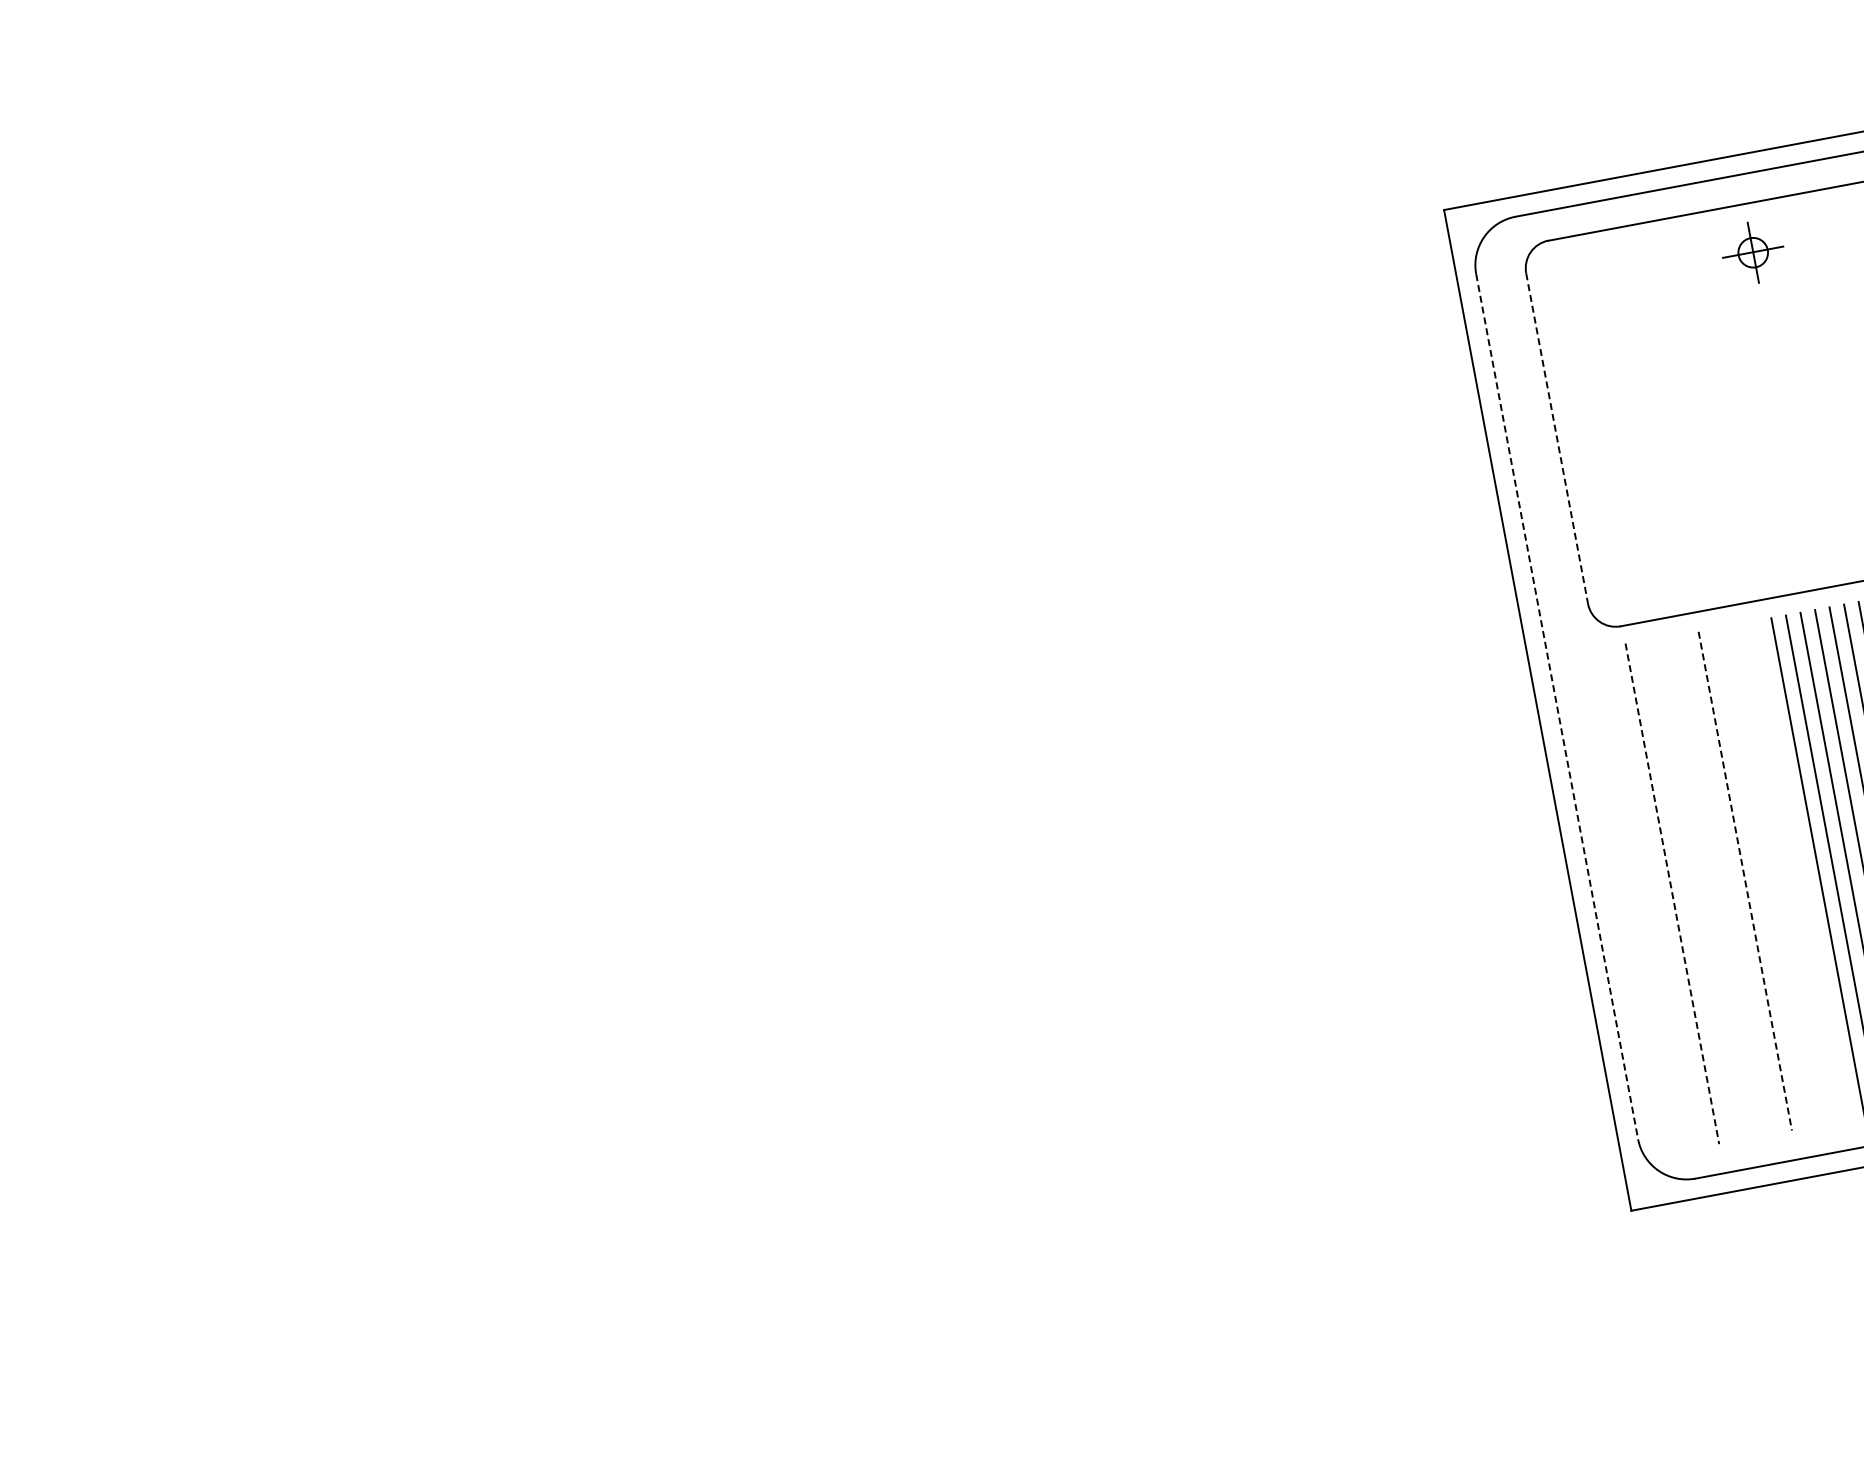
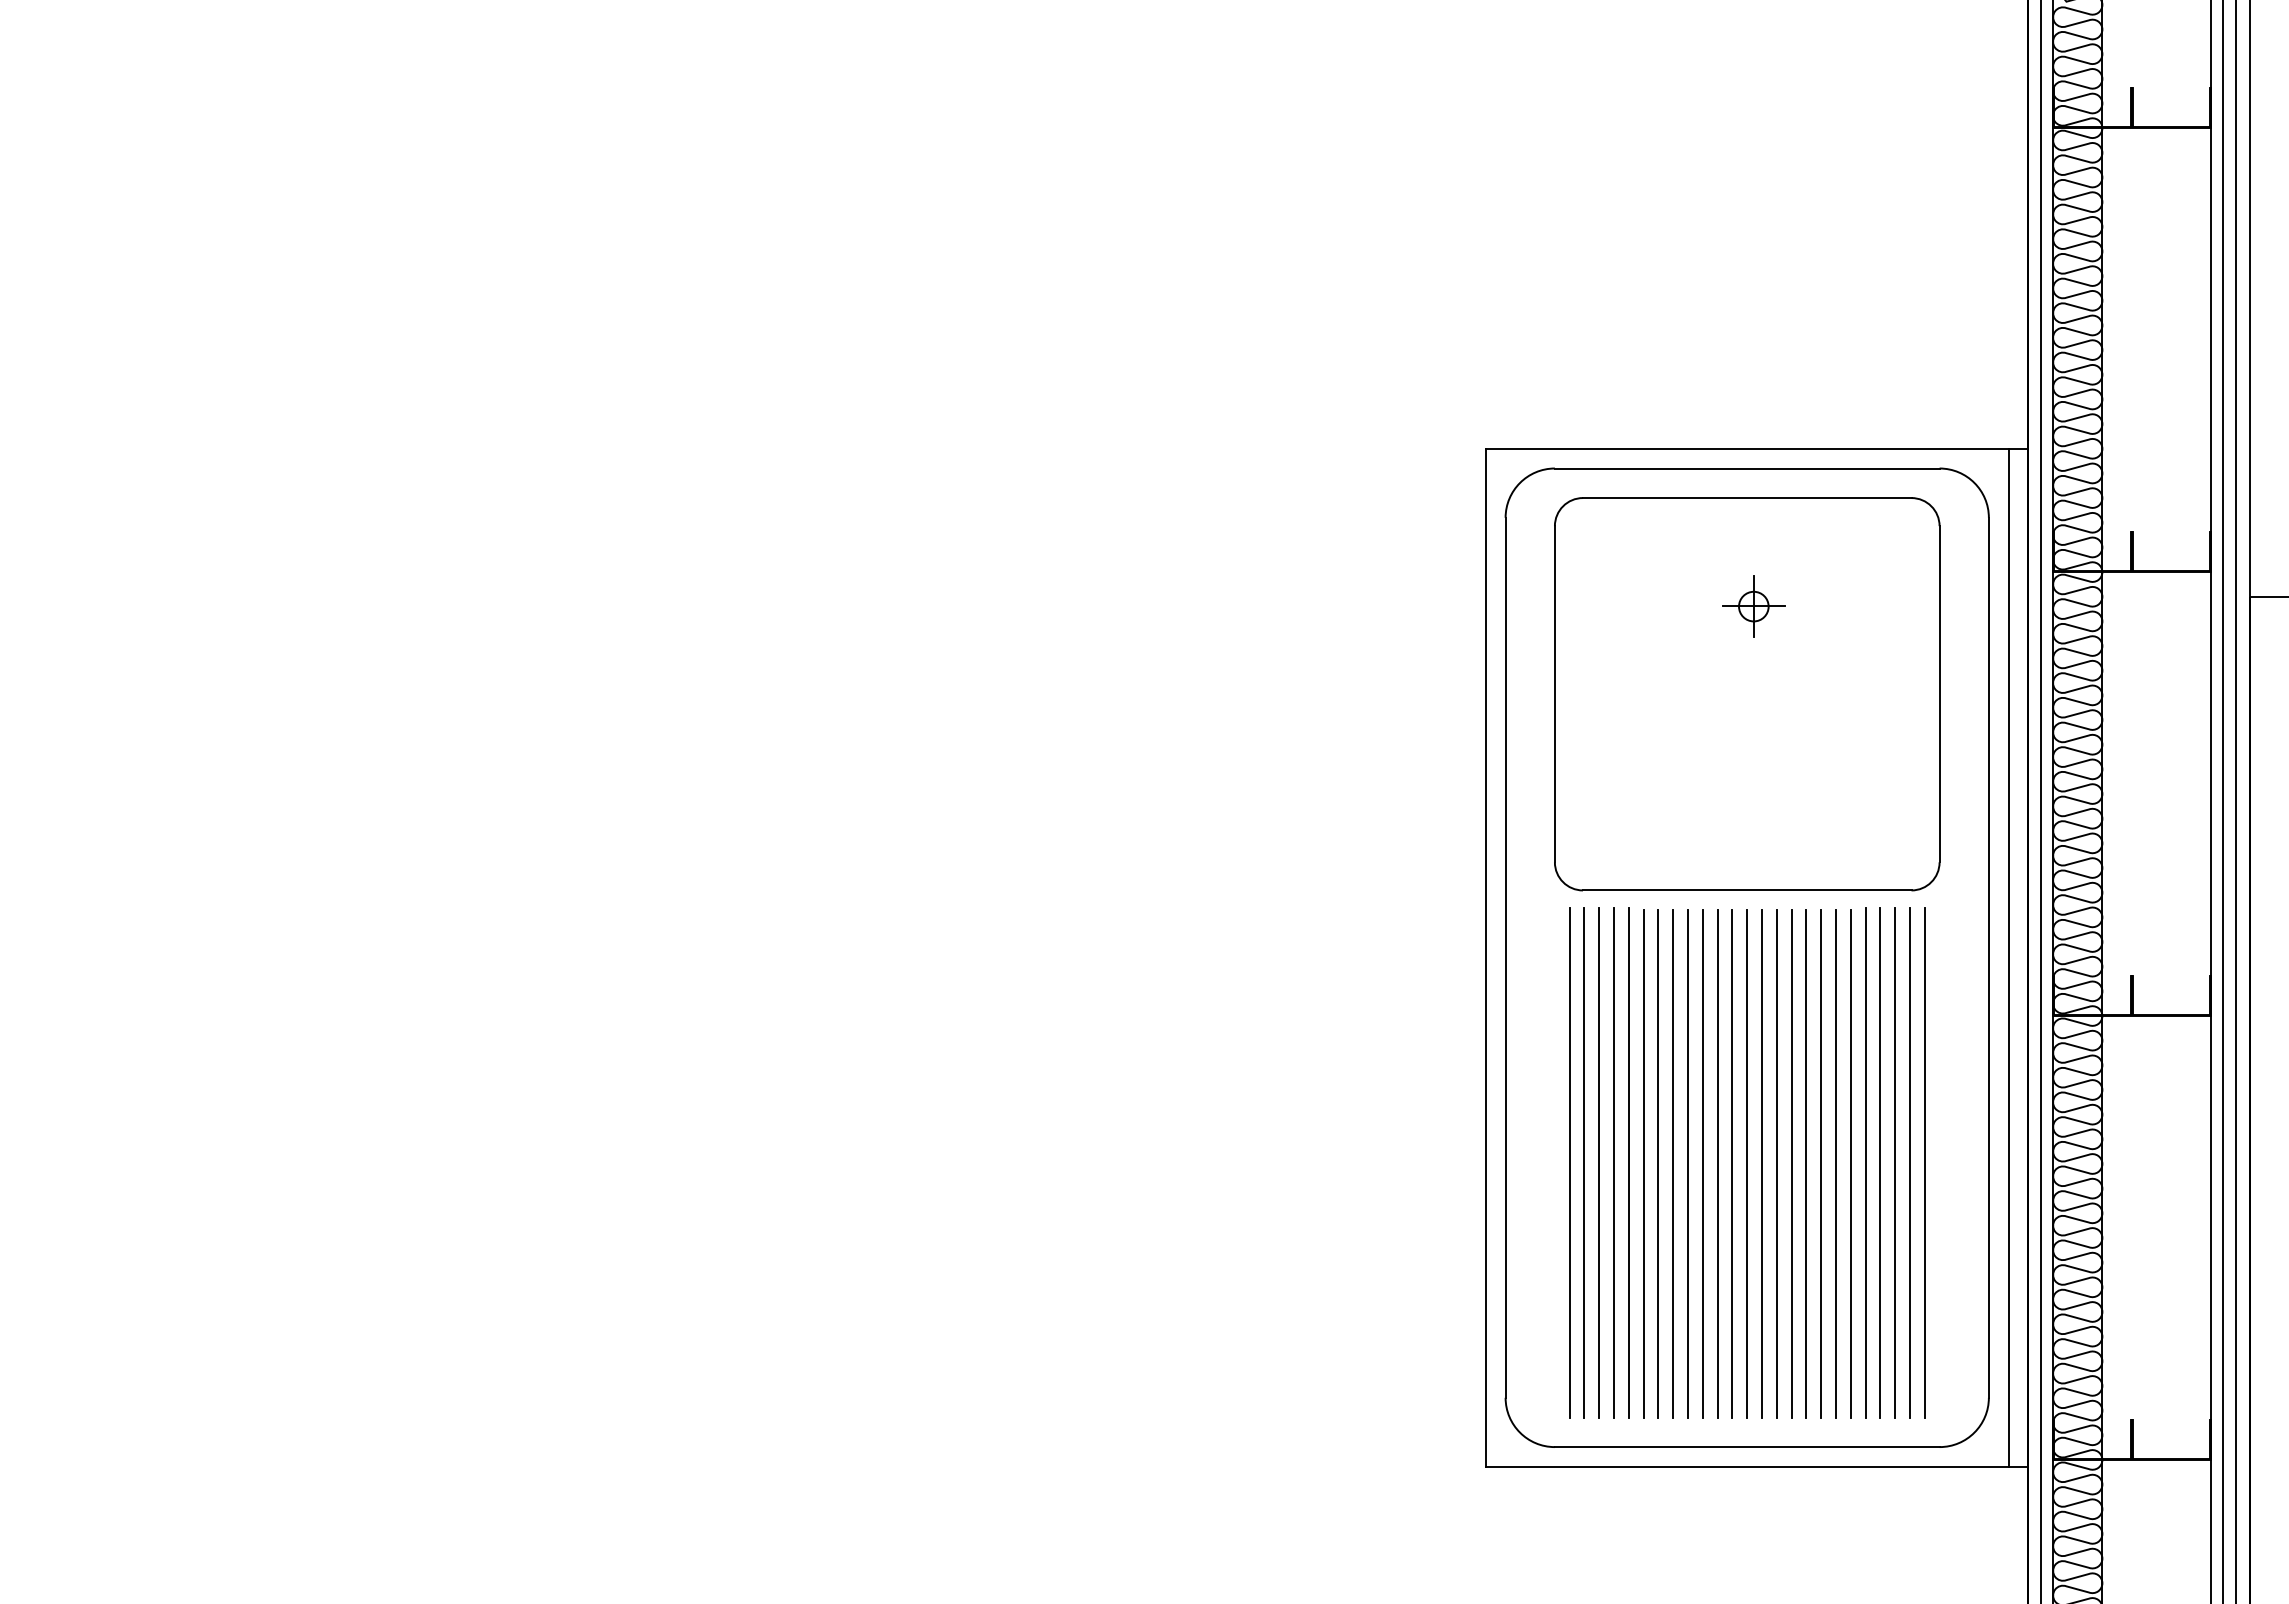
part: (1752, 252) -> (1753, 606), moved
line: (1556, 438) -> (1554, 694), dashed -> solid
line: (1557, 706) -> (1505, 957), dashed -> solid
line: (1803, 869) -> (1717, 1163), added
line: (1788, 872) -> (1702, 1163), added
line: (1774, 875) -> (1688, 1163), added
line: (1760, 878) -> (1673, 1163), added
line: (1745, 880) -> (1658, 1163), dashed -> solid
line: (1730, 883) -> (1643, 1163), added
line: (1715, 885) -> (1628, 1162), added
line: (1701, 887) -> (1614, 1162), added
line: (1687, 890) -> (1599, 1162), added
line: (1672, 893) -> (1584, 1162), dashed -> solid
line: (1657, 896) -> (1569, 1162), added

